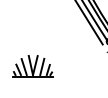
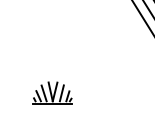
part: (32, 66) -> (51, 92), size x0.6

